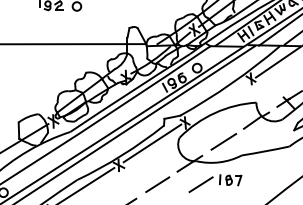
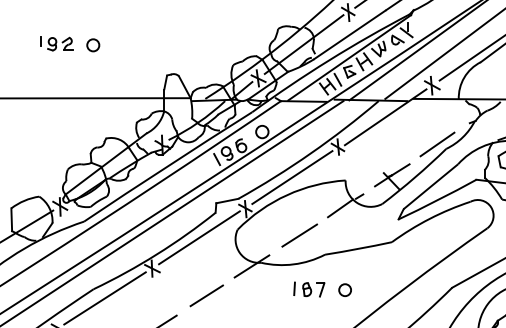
line: (218, 100) -> (292, 177), added
circle: (255, 180) -> (344, 289), added
line: (200, 184) -> (267, 295), removed

